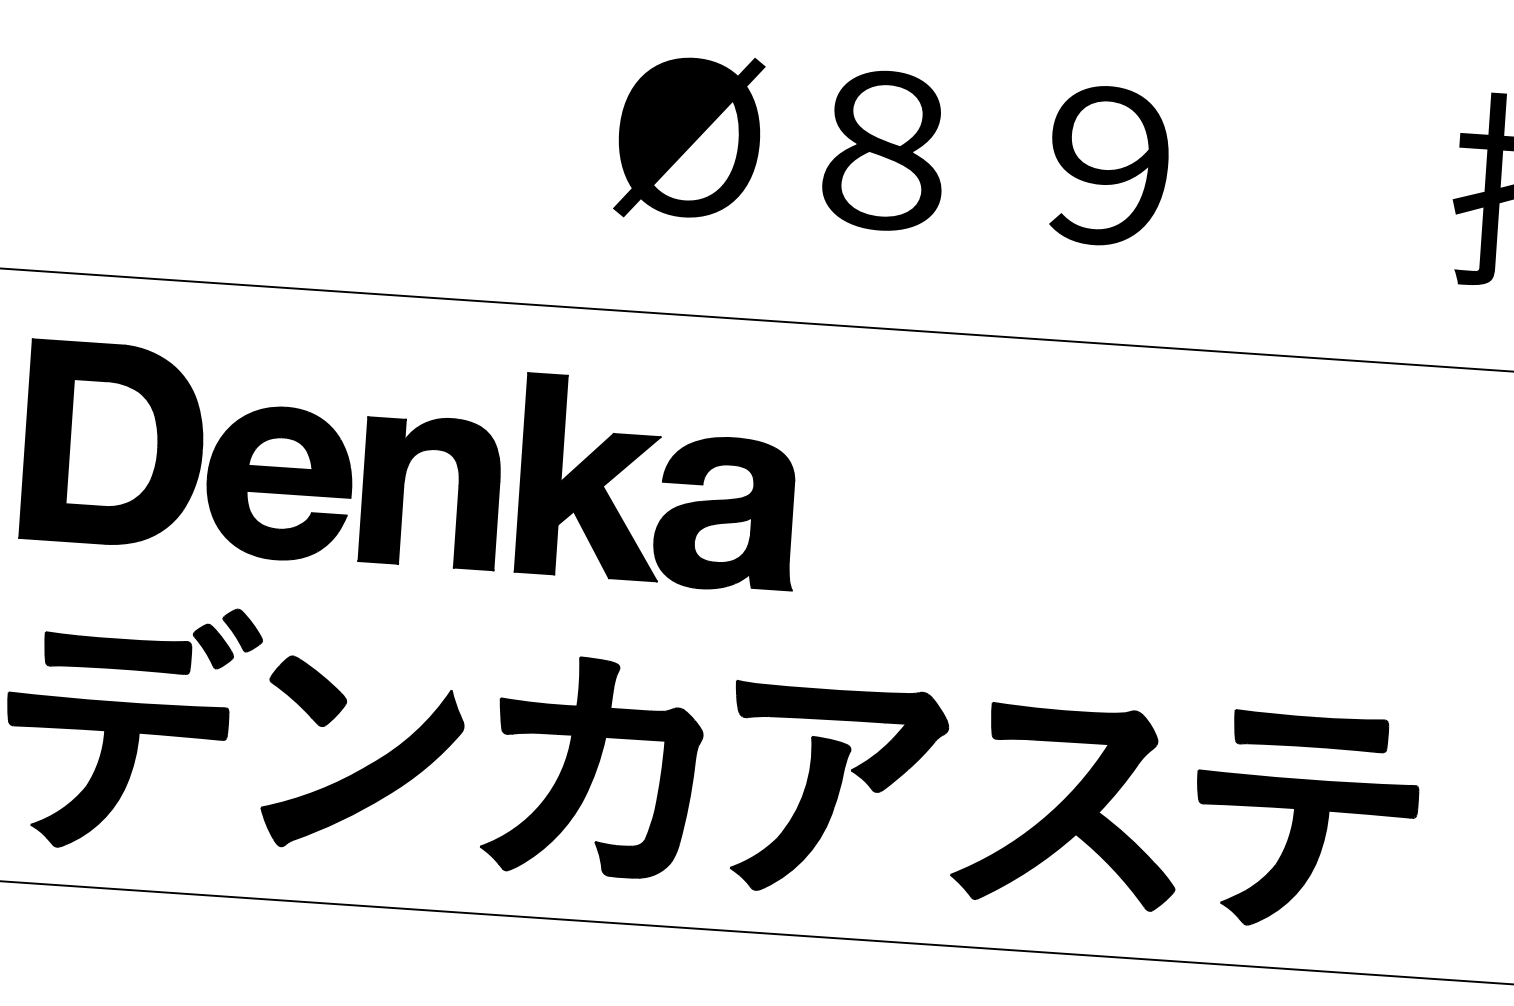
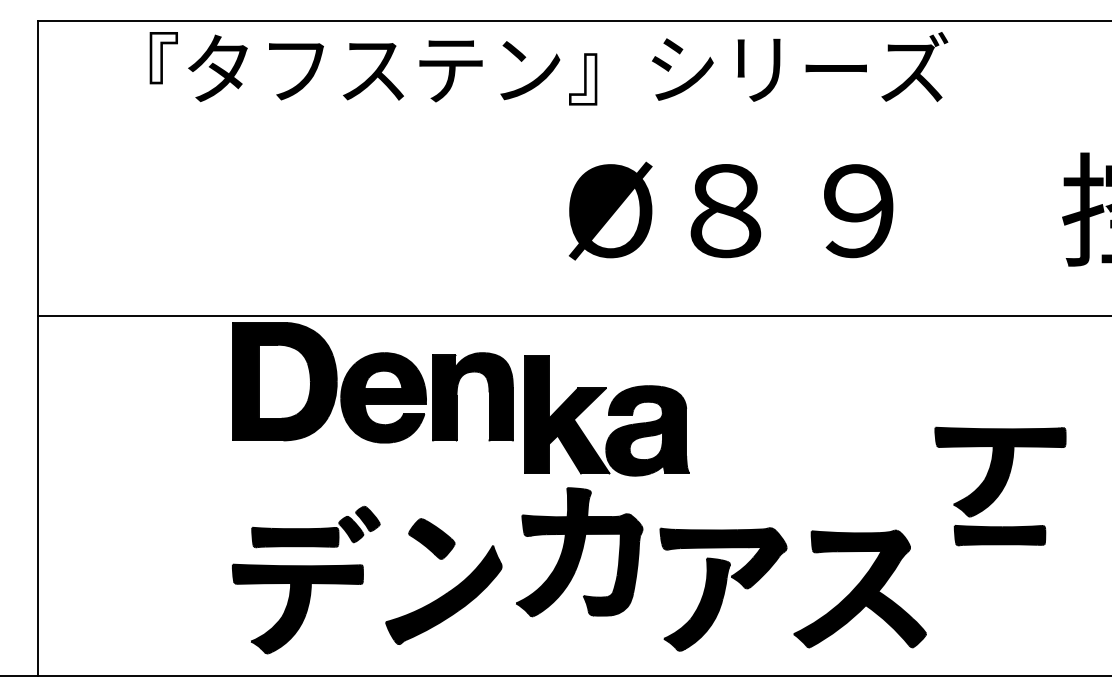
part: (262, 456) -> (372, 382), moved
part: (307, 690) -> (431, 538), moved
part: (593, 767) -> (579, 552), moved
part: (1303, 851) -> (1000, 471), moved

